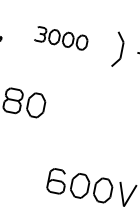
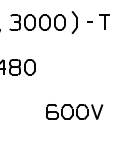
part: (61, 38) -> (37, 22), size x1.67

